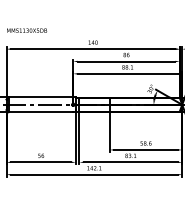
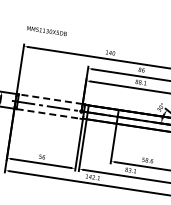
line: (40, 97) -> (50, 99), solid -> dashed
line: (41, 112) -> (49, 114), solid -> dashed

